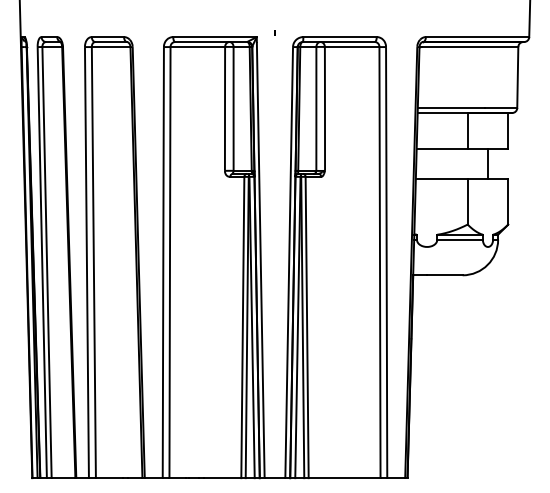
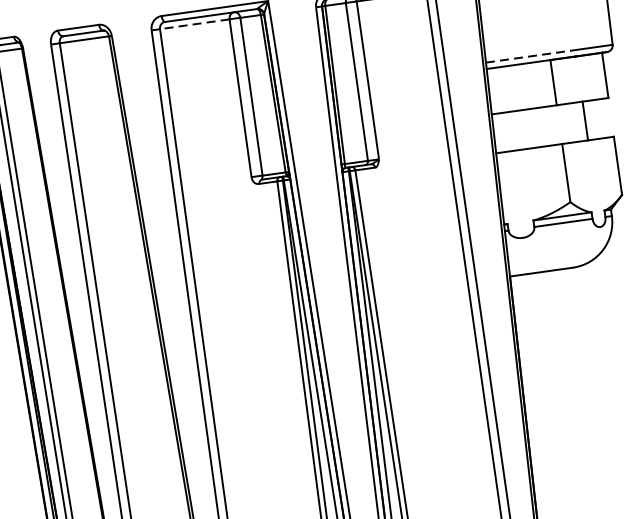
line: (197, 47) -> (194, 24), solid -> dashed
line: (451, 108) -> (528, 57), solid -> dashed

